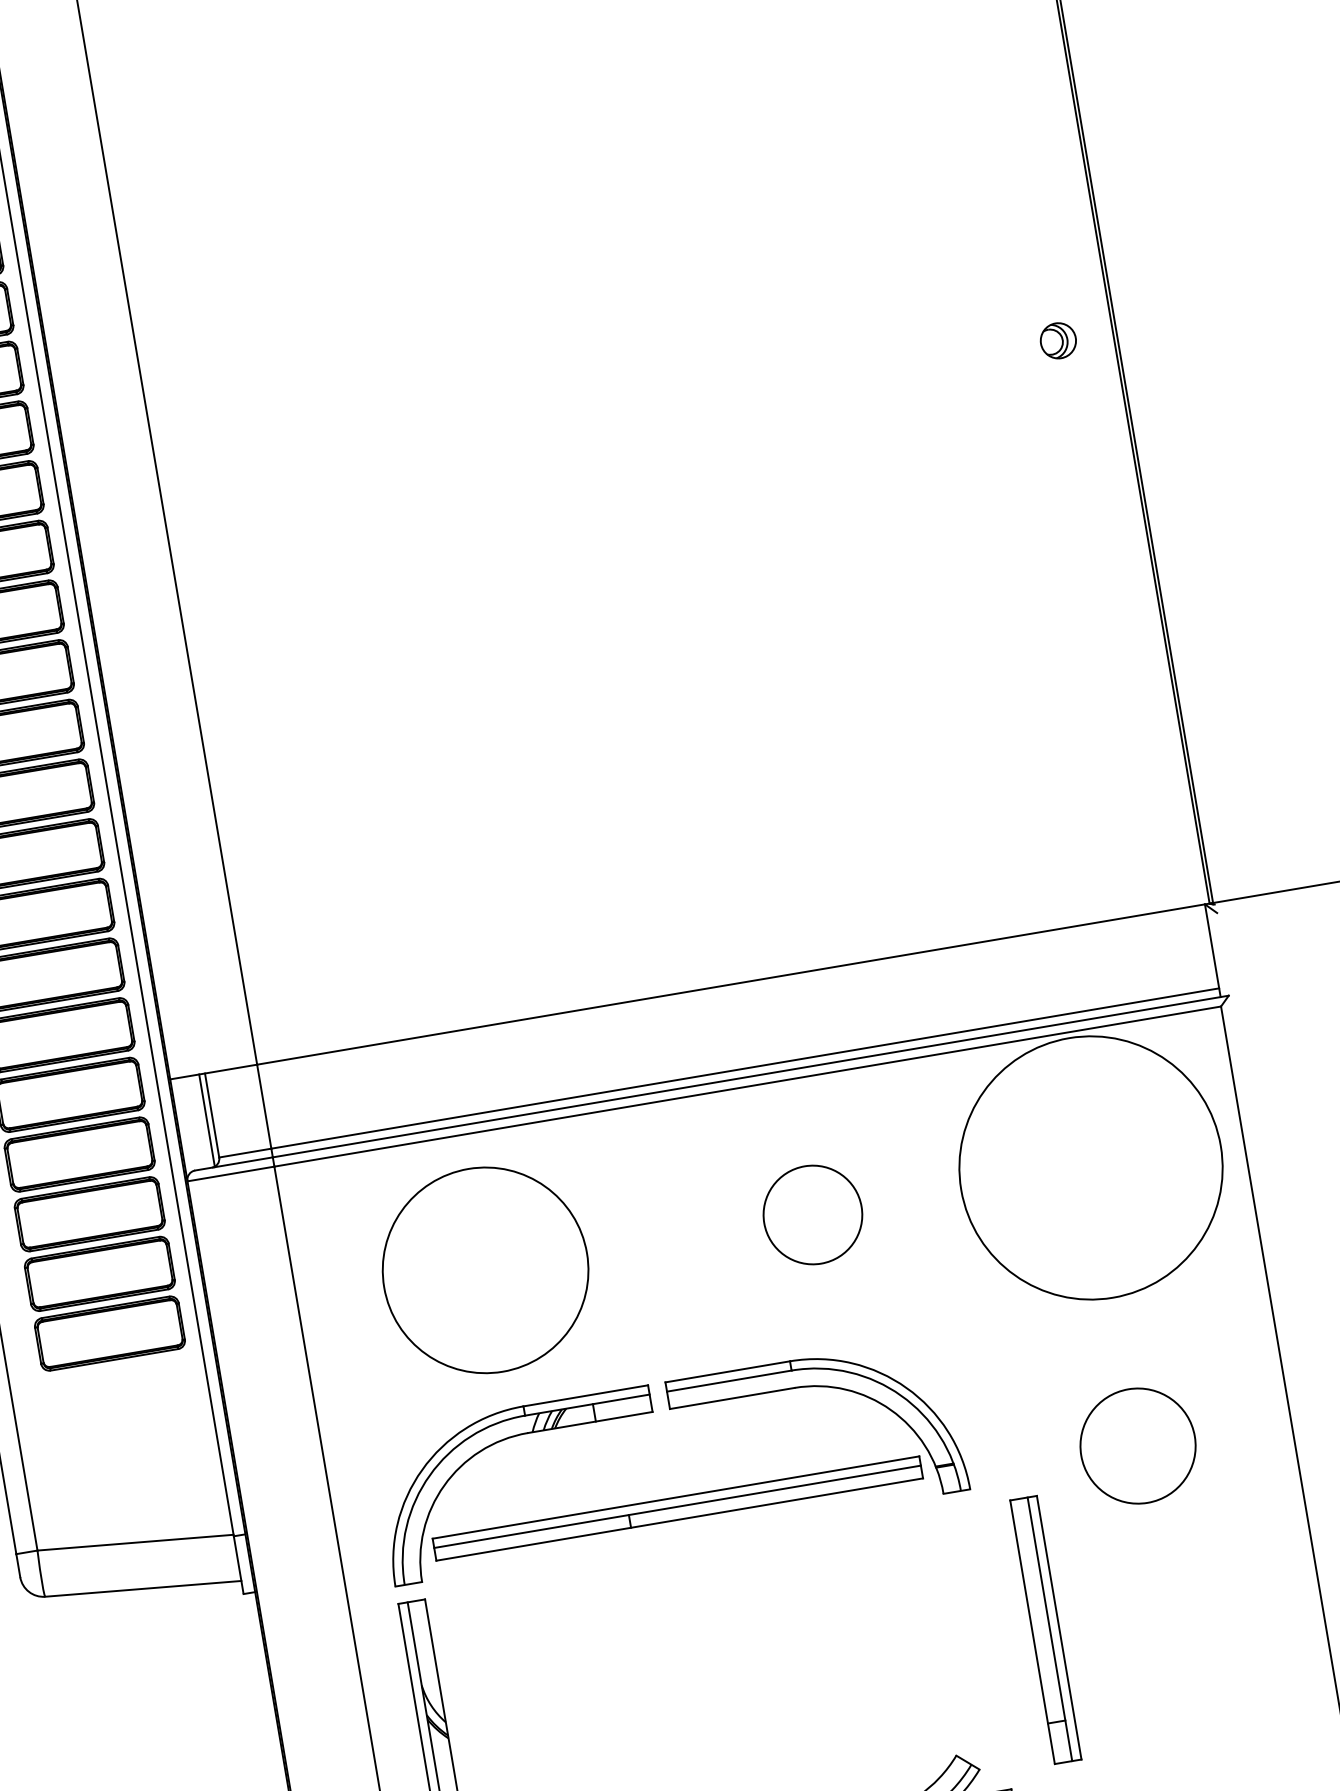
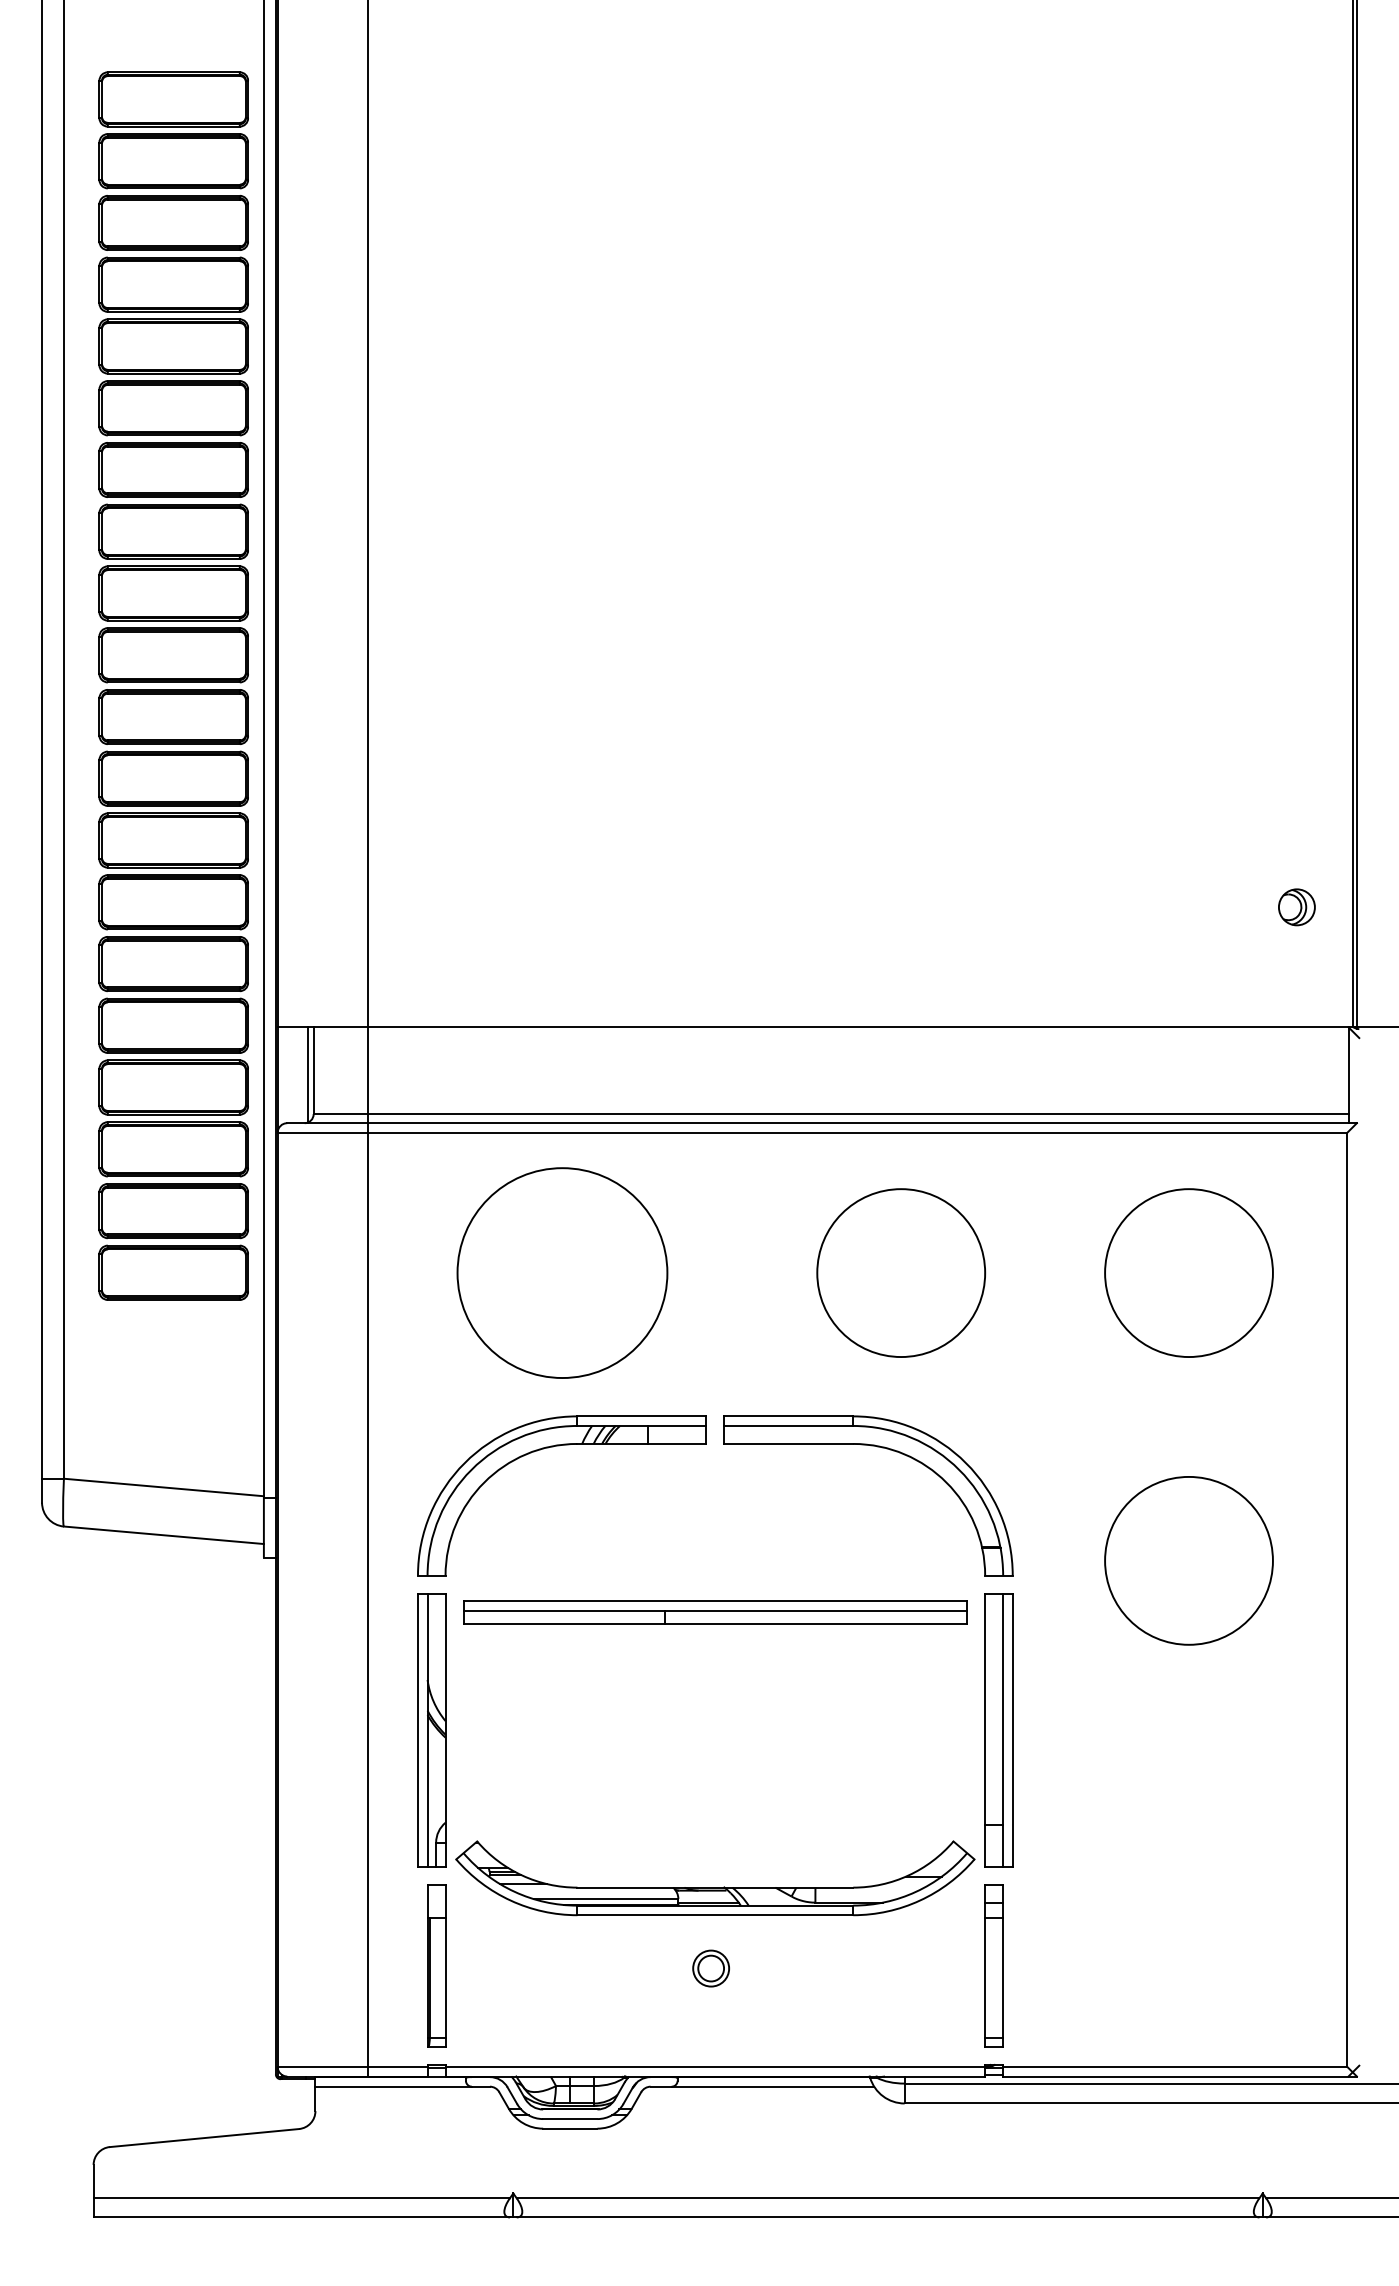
part: (1058, 341) -> (1296, 907), moved
circle: (1090, 1168) -> (1188, 1273), size x0.62
circle: (813, 1215) -> (901, 1273), size x1.67
circle: (1137, 1445) -> (1188, 1560), size x1.43
part: (678, 1508) -> (715, 1612), moved
part: (1045, 1630) -> (998, 1730), moved

